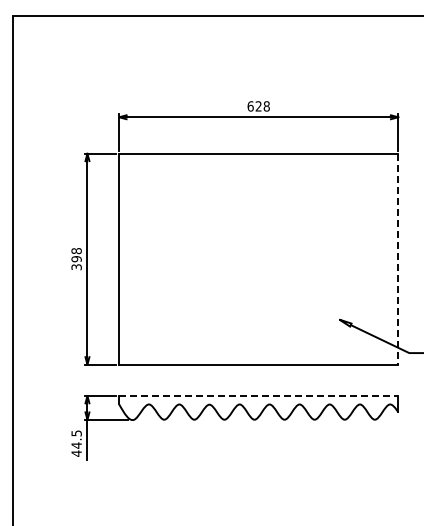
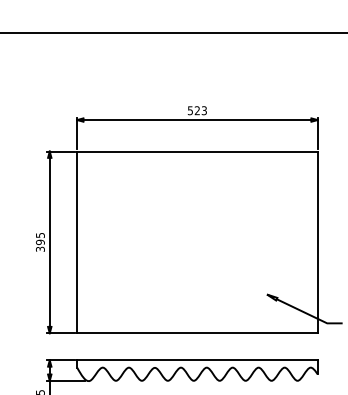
text: (258, 106) -> (197, 110), 628 -> 523
text: (76, 251) -> (40, 235), 398 -> 395
line: (398, 259) -> (317, 242), dashed -> solid
line: (258, 396) -> (197, 360), dashed -> solid

